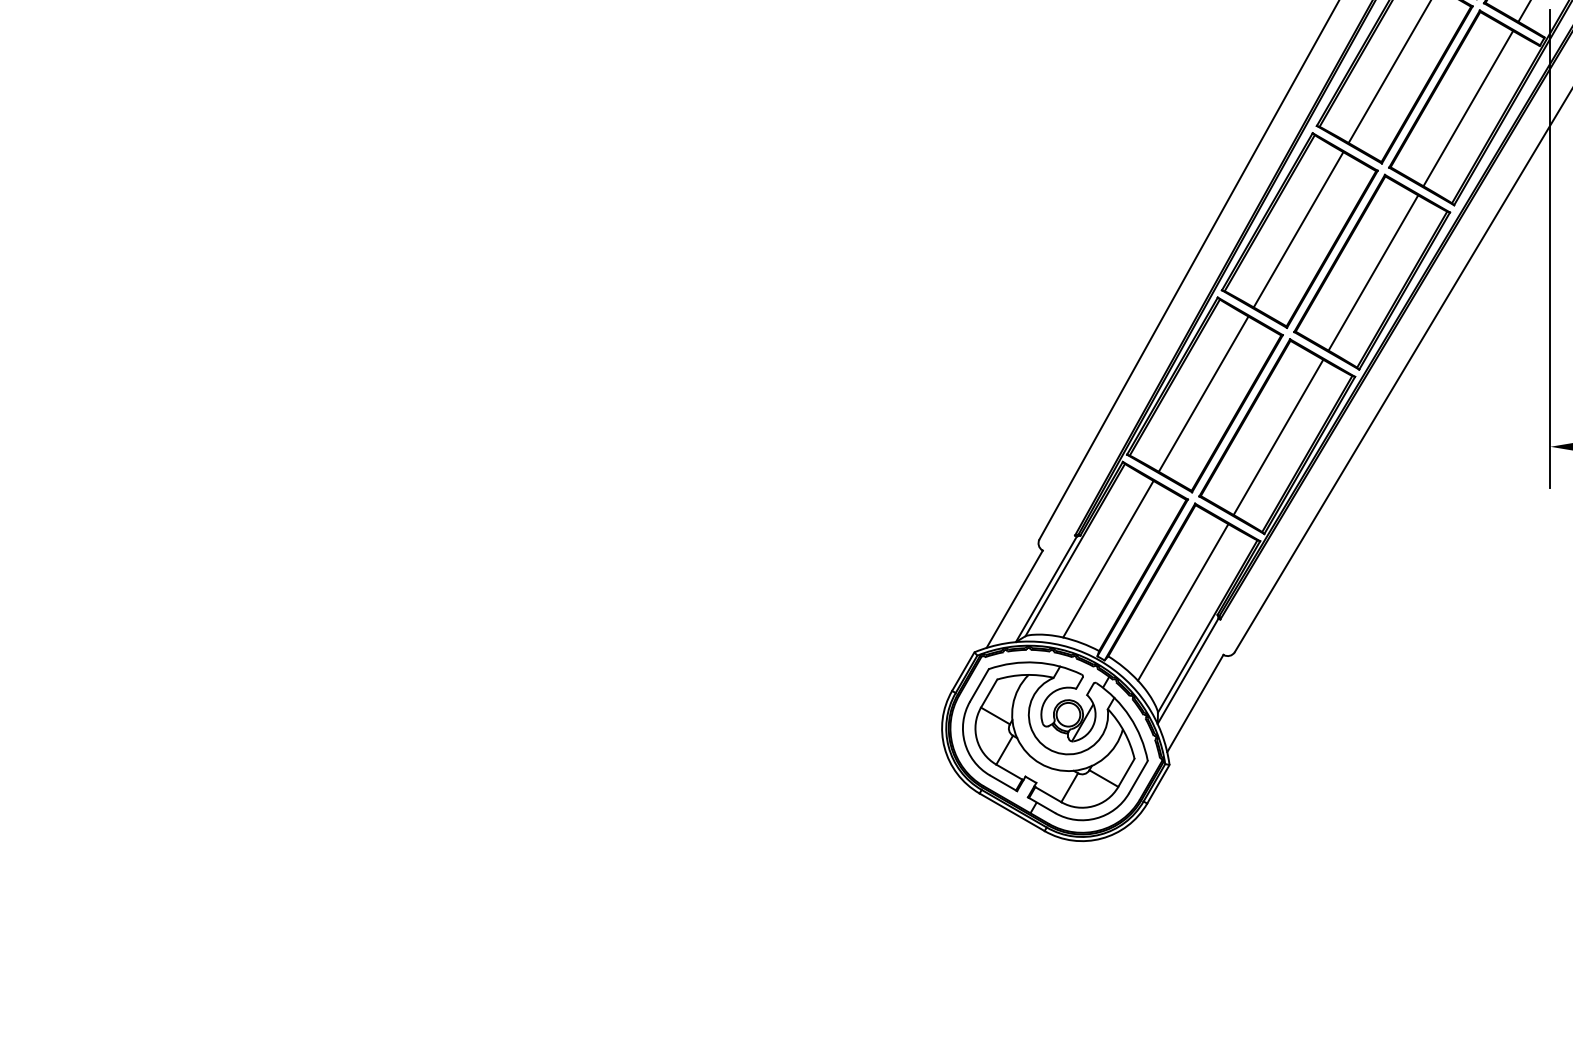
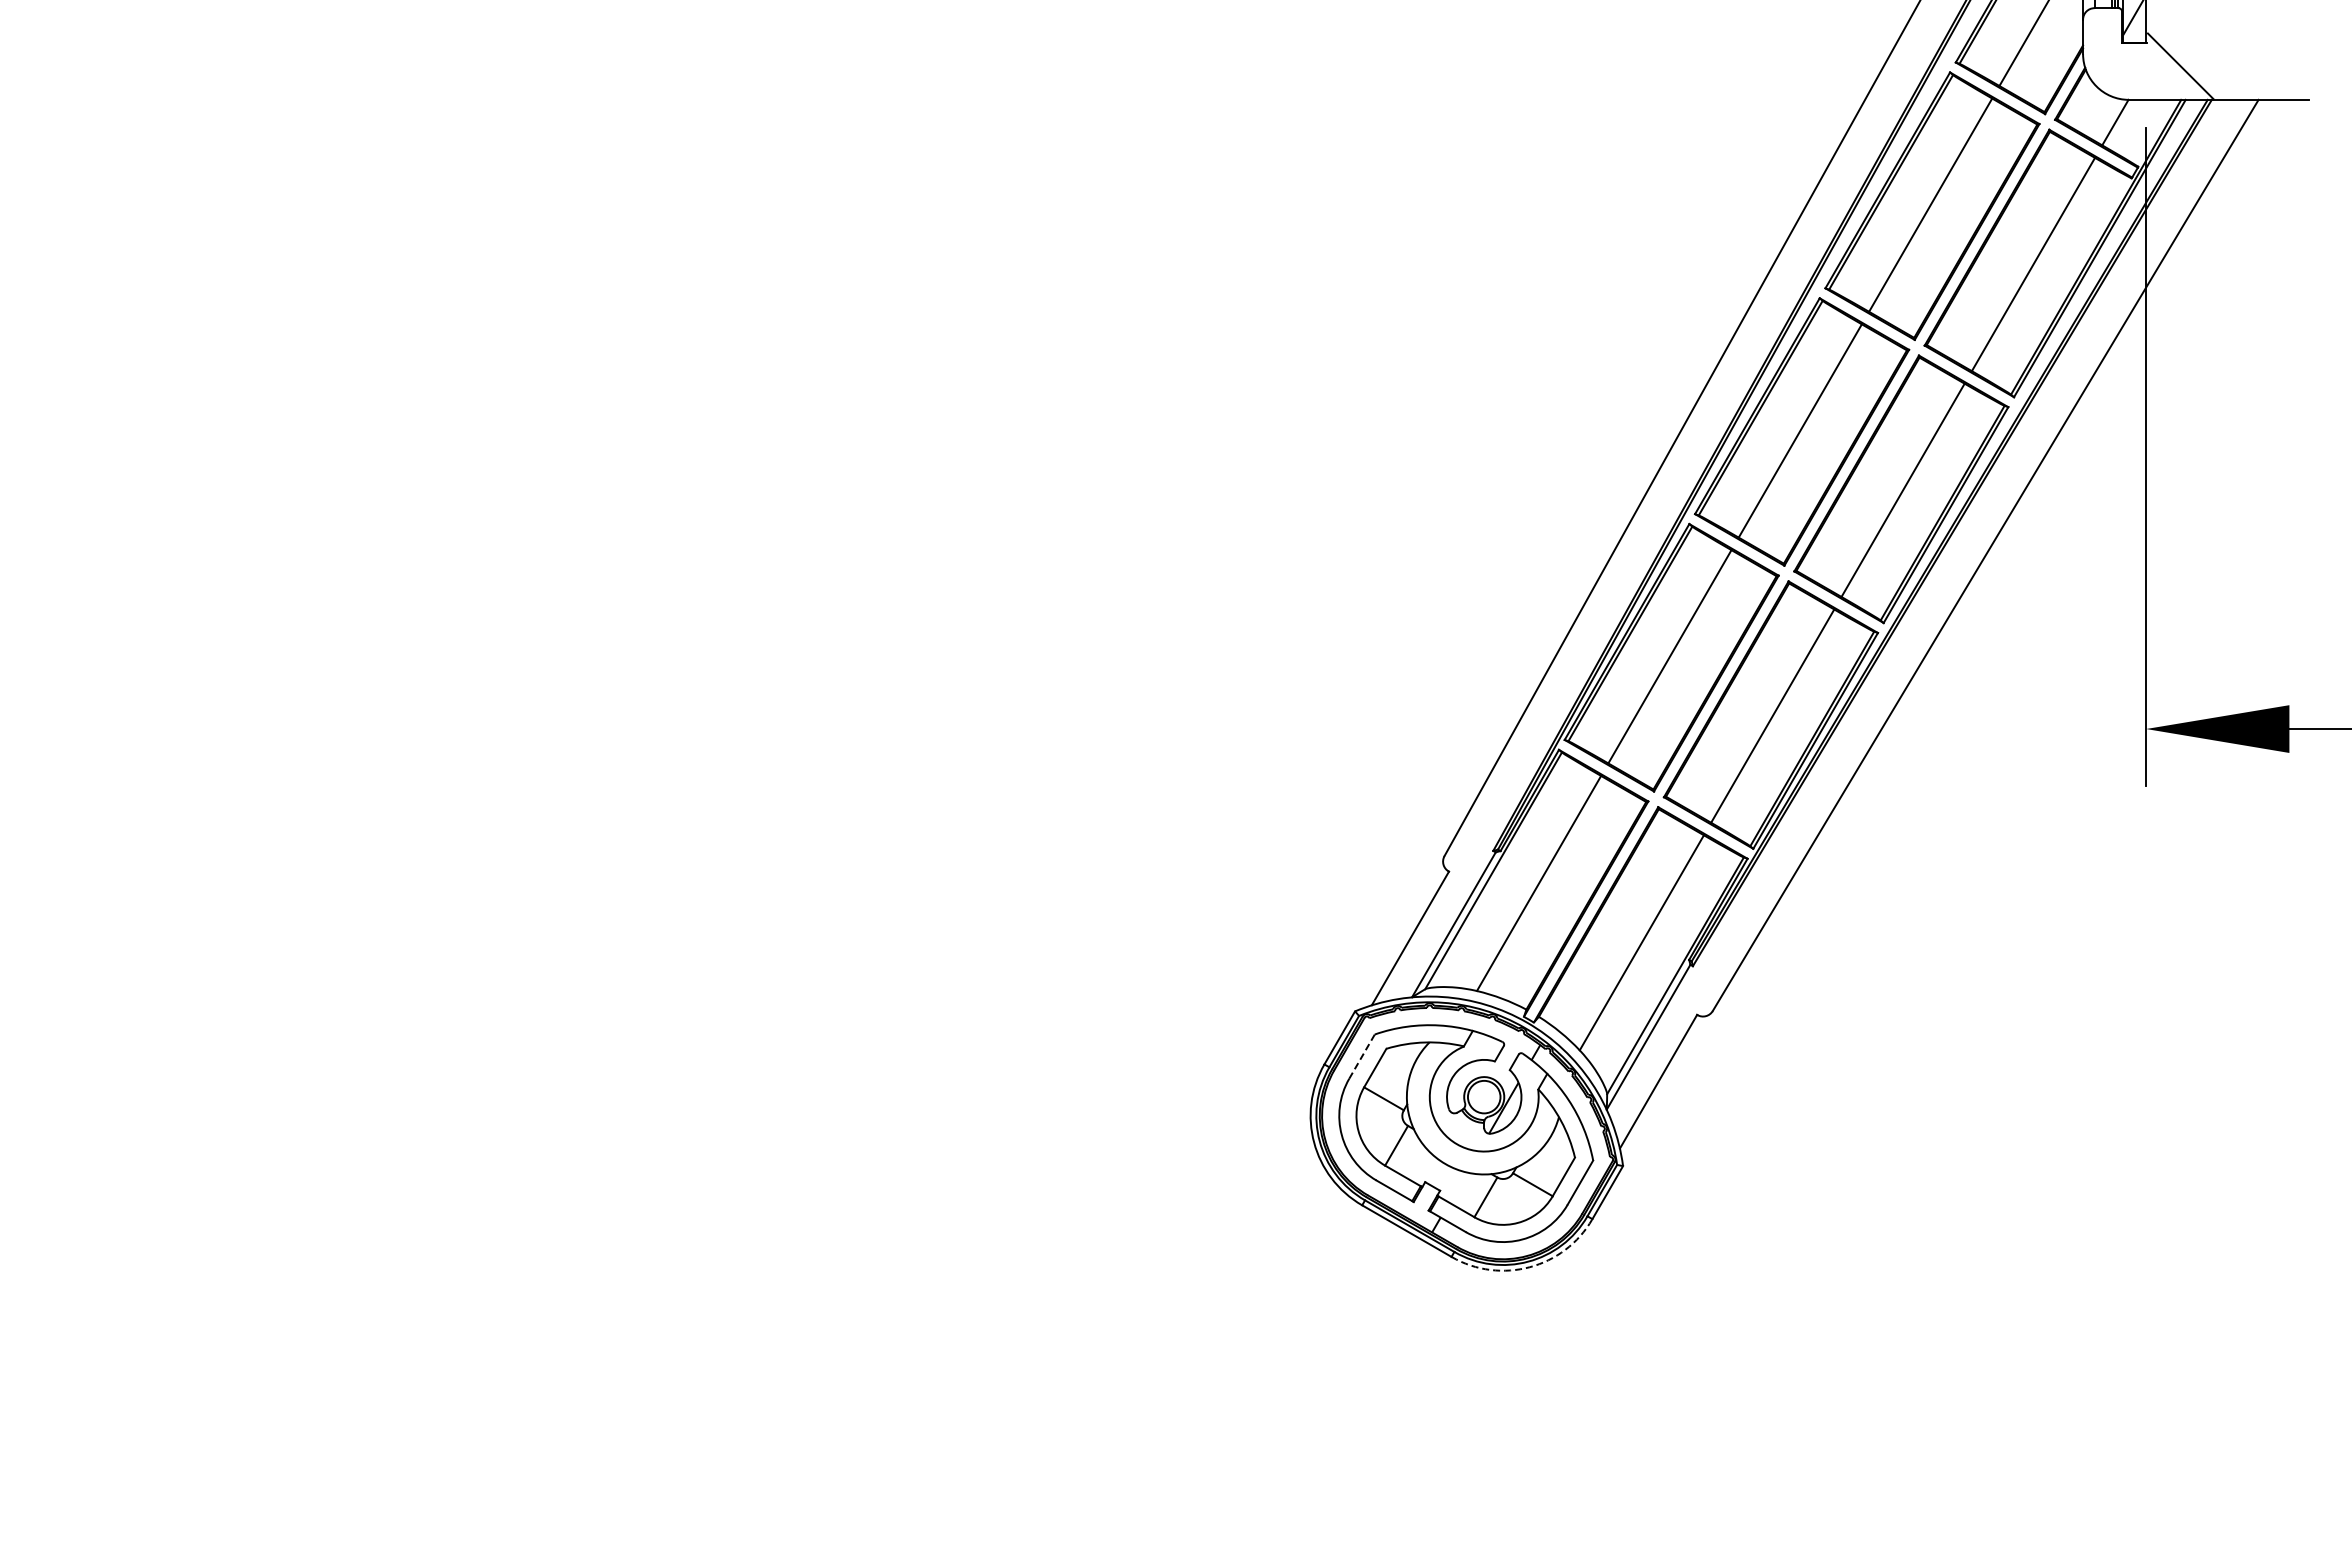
line: (979, 685) -> (1362, 1056), solid -> dashed
arc: (1101, 838) -> (1529, 1267), solid -> dashed

